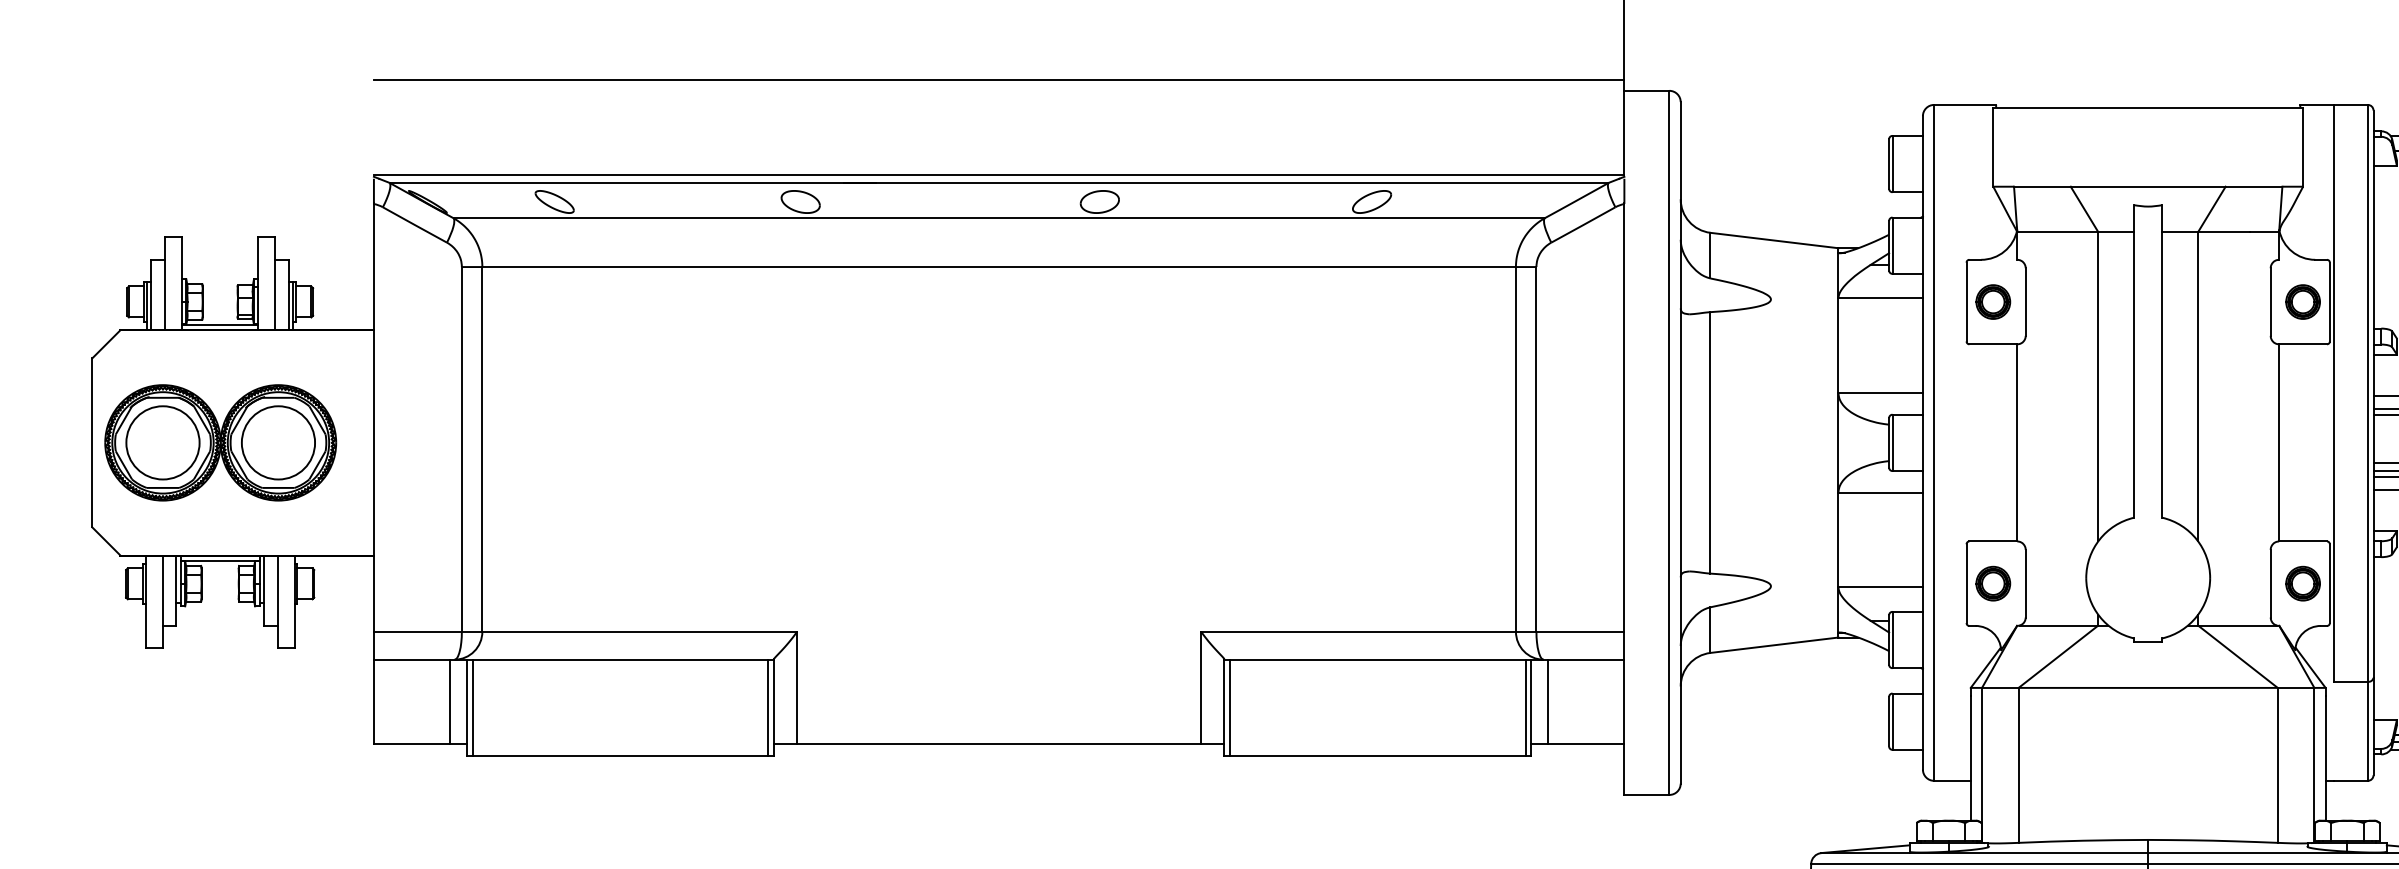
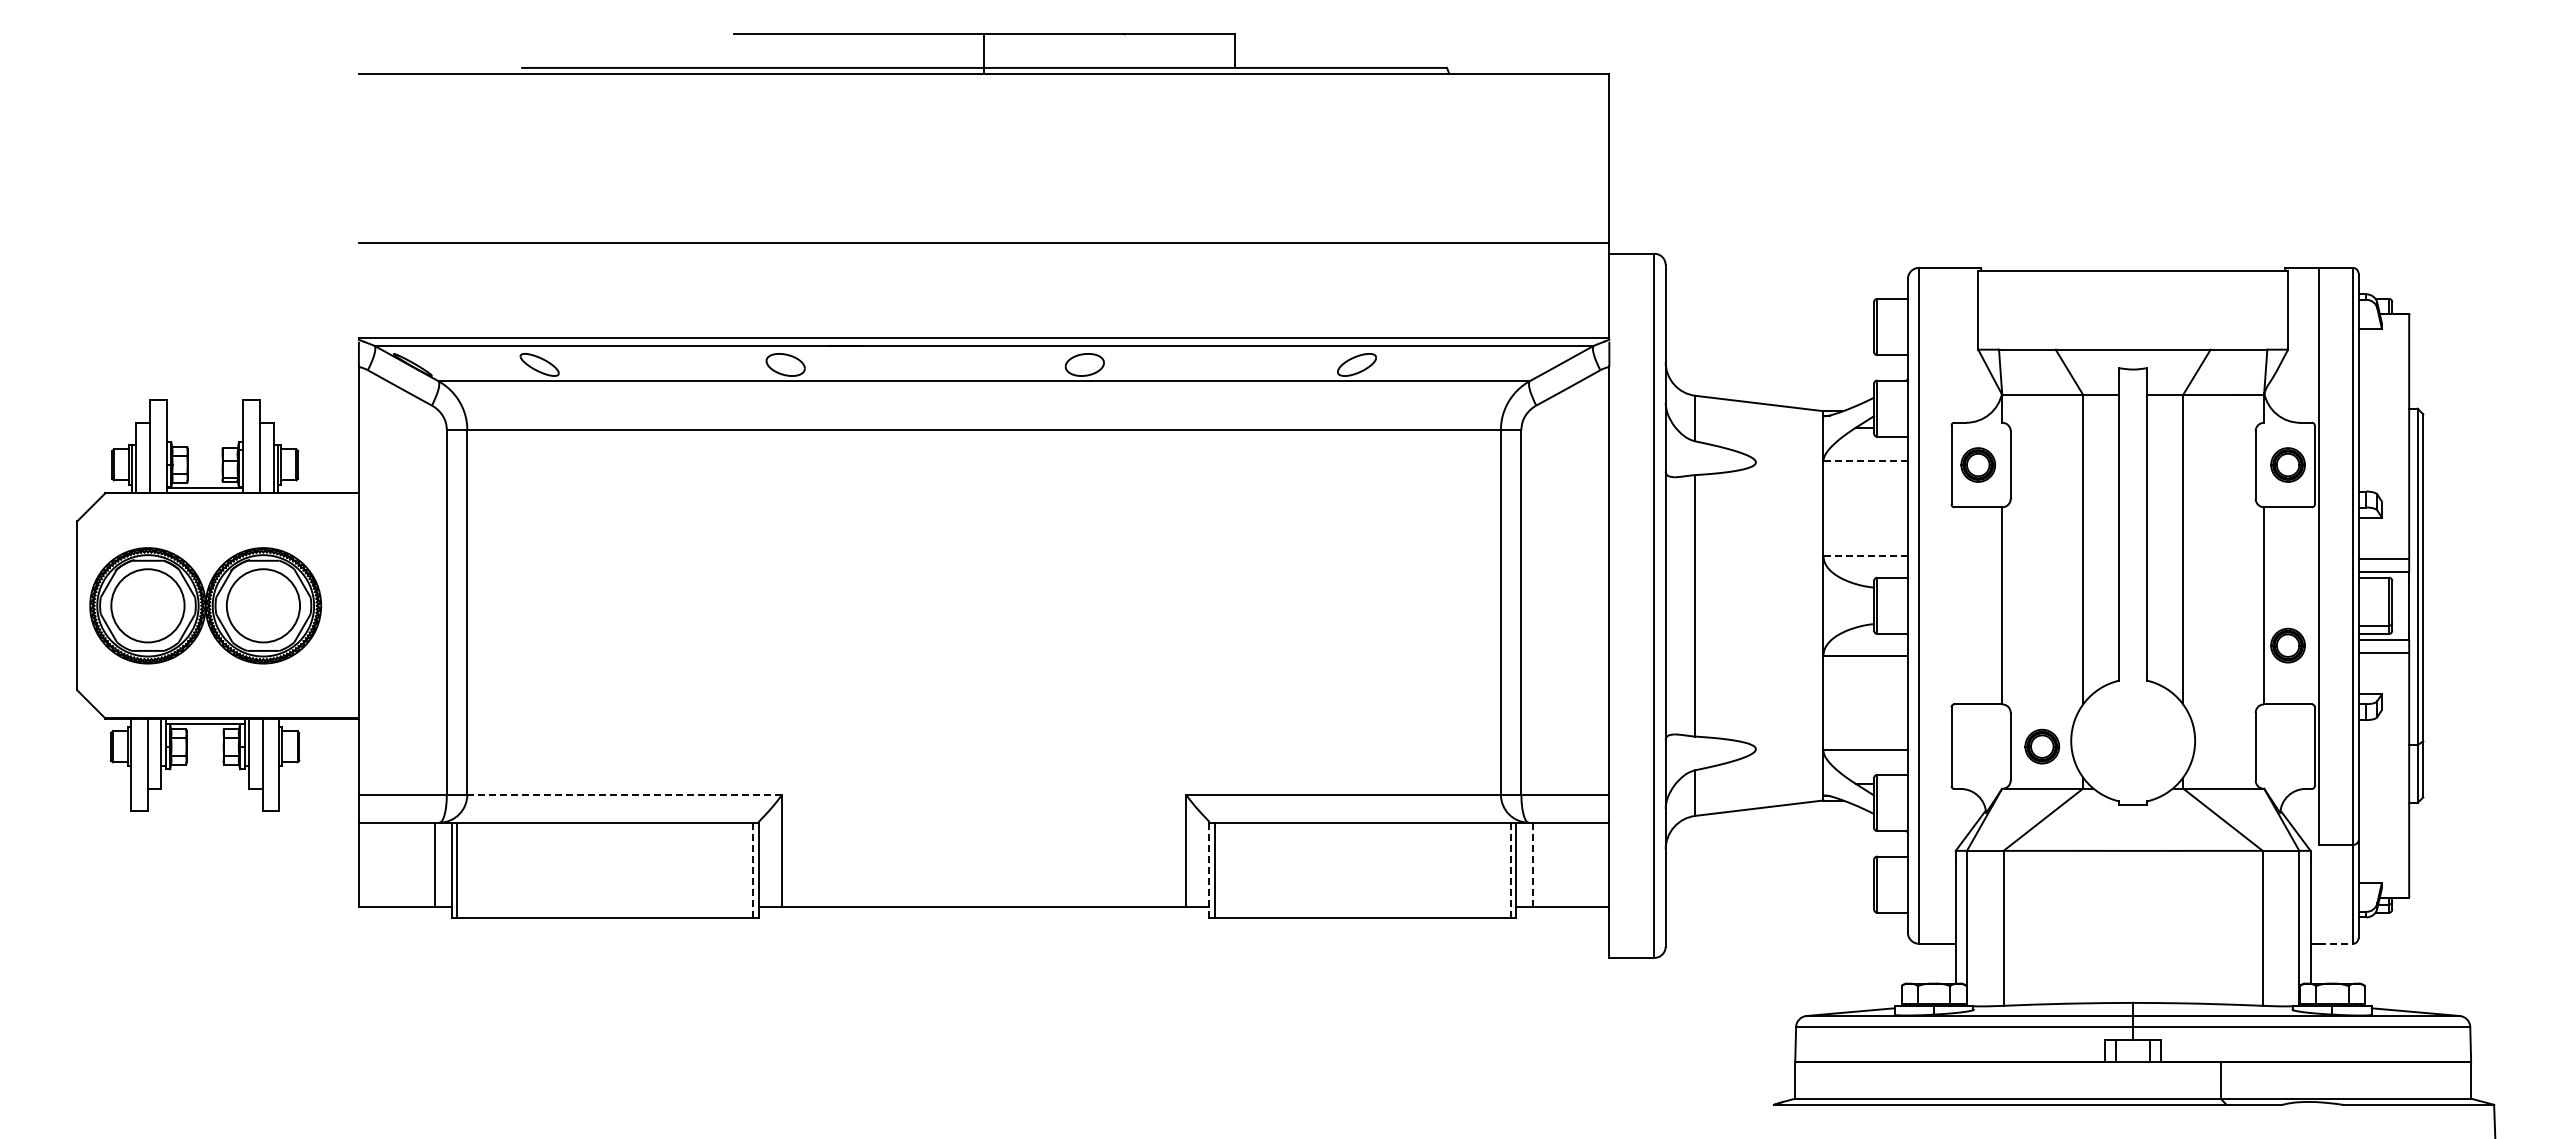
line: (1880, 298) -> (1865, 461), solid -> dashed
line: (1880, 392) -> (1865, 555), solid -> dashed
part: (1993, 583) -> (2042, 746), moved
part: (2302, 583) -> (2287, 645), moved
line: (640, 631) -> (625, 794), solid -> dashed
line: (1548, 702) -> (1533, 865), solid -> dashed
line: (768, 707) -> (753, 870), solid -> dashed
line: (1224, 707) -> (1209, 870), solid -> dashed
line: (1525, 707) -> (1510, 870), solid -> dashed
line: (2350, 780) -> (2335, 943), solid -> dashed

